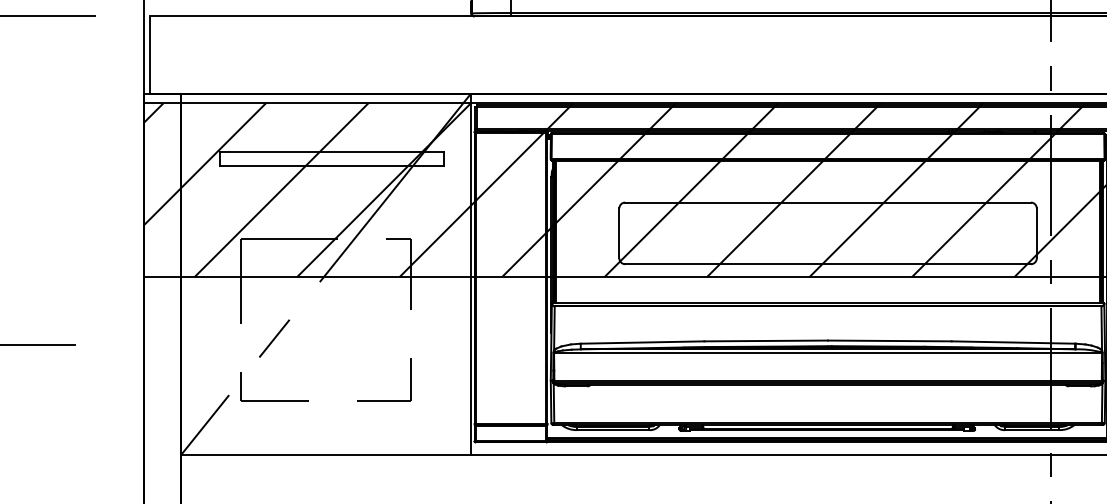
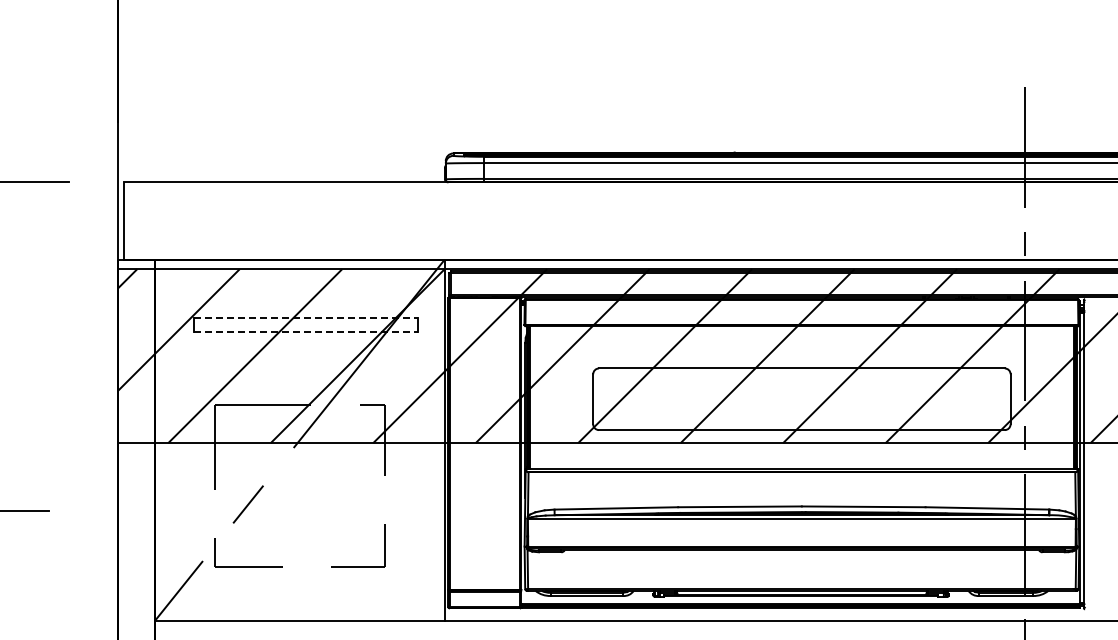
line: (332, 151) -> (306, 317), solid -> dashed
line: (332, 166) -> (306, 332), solid -> dashed

